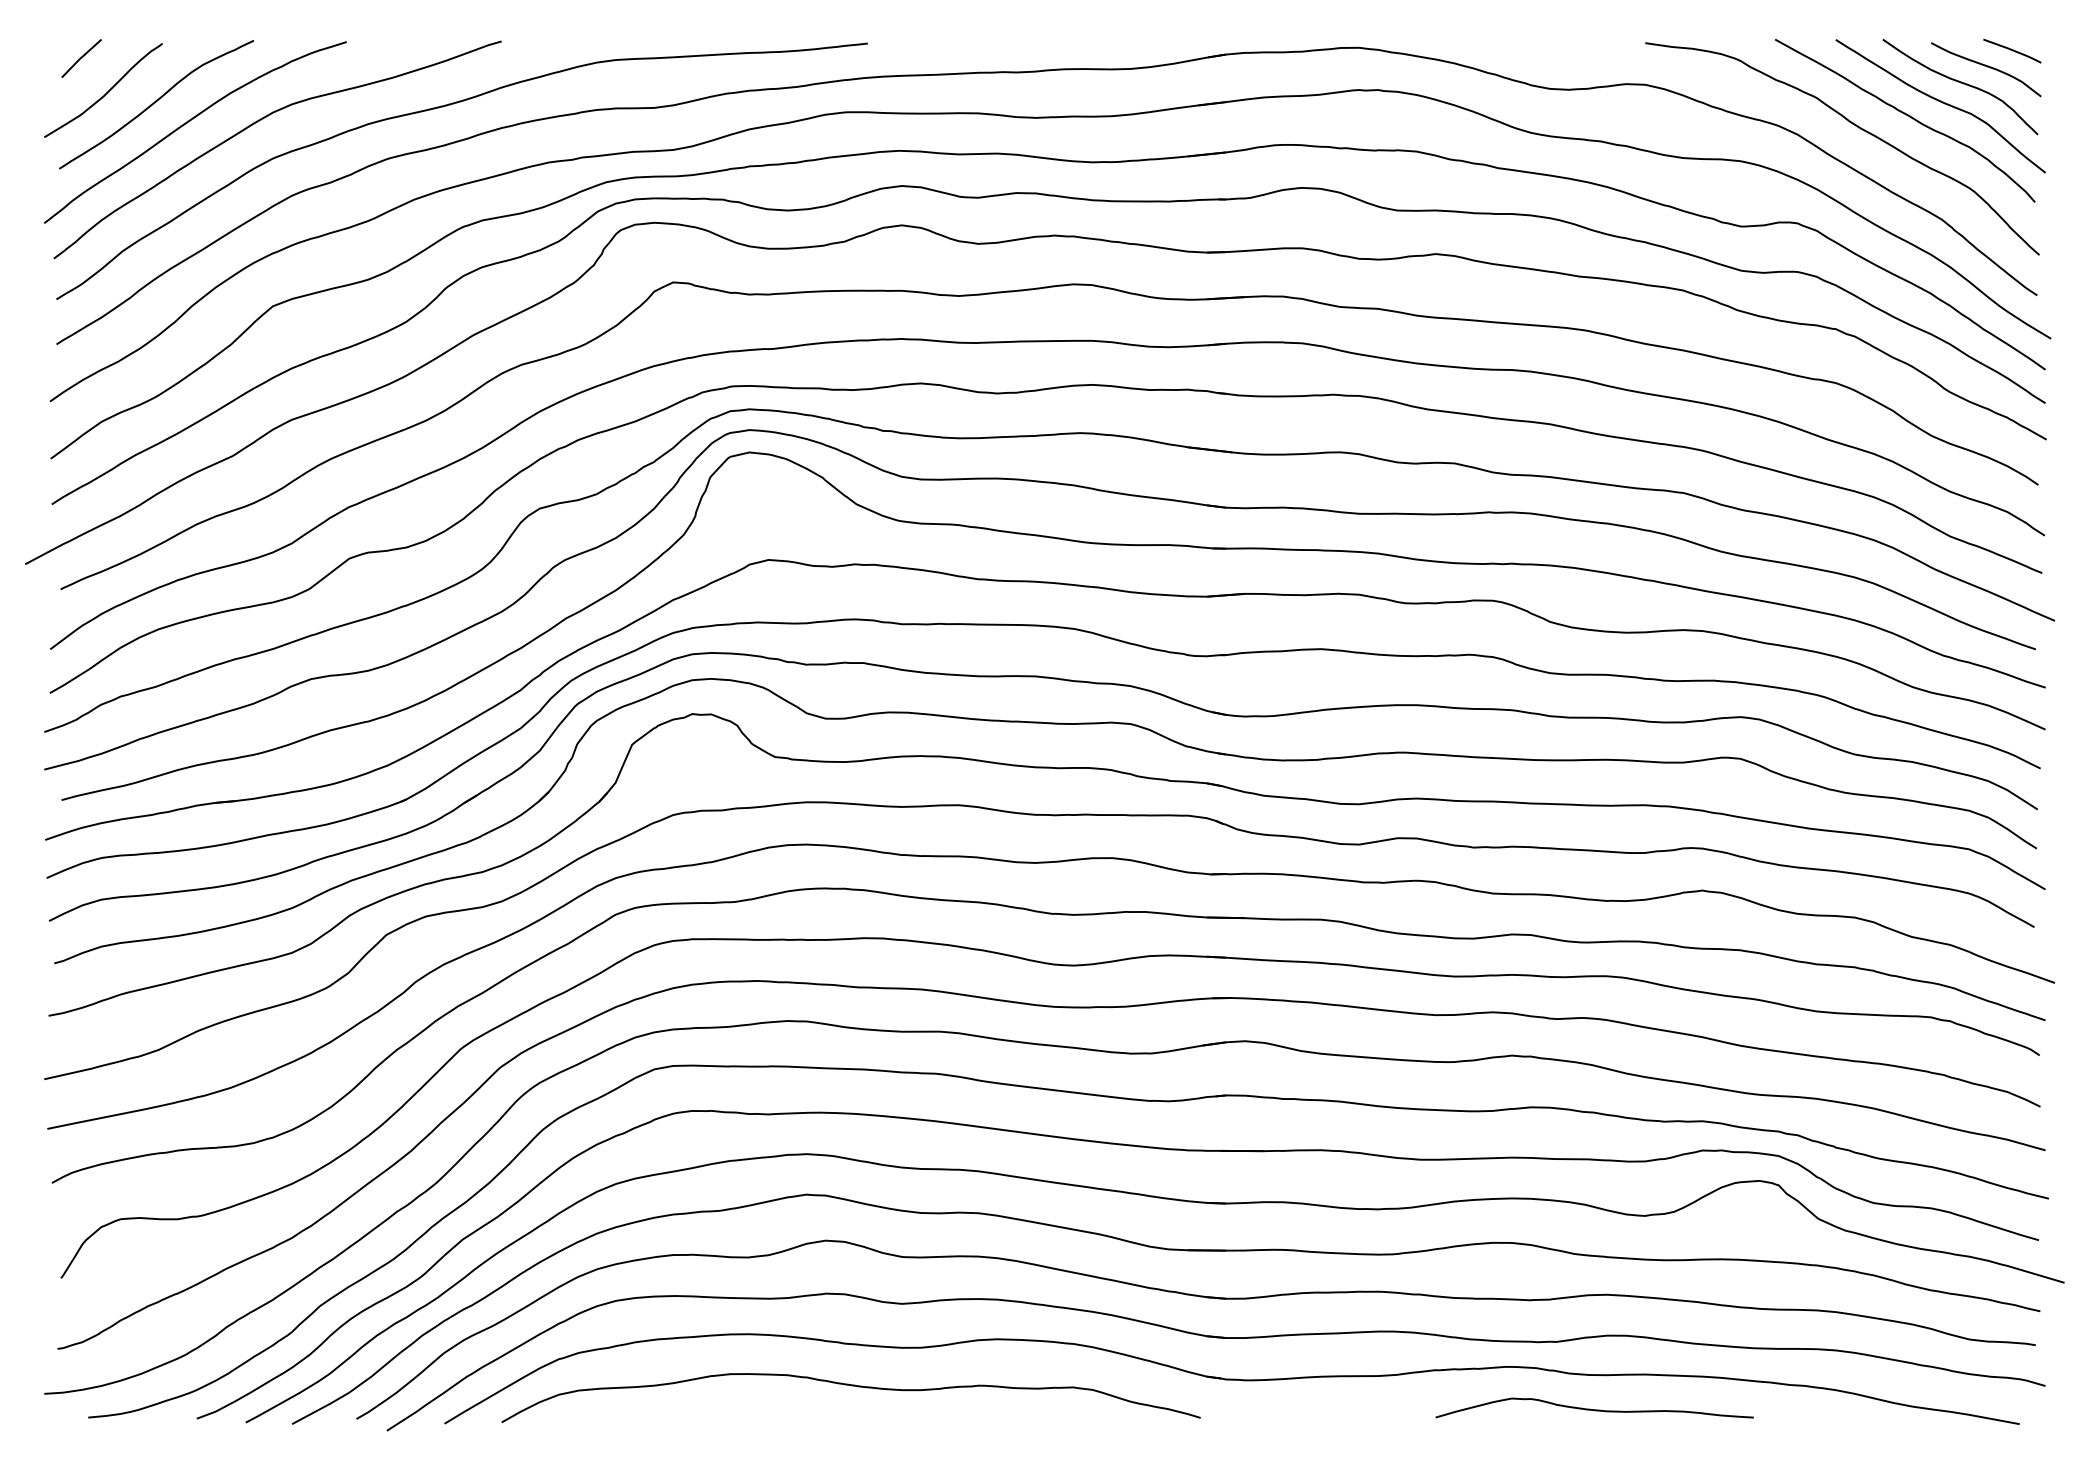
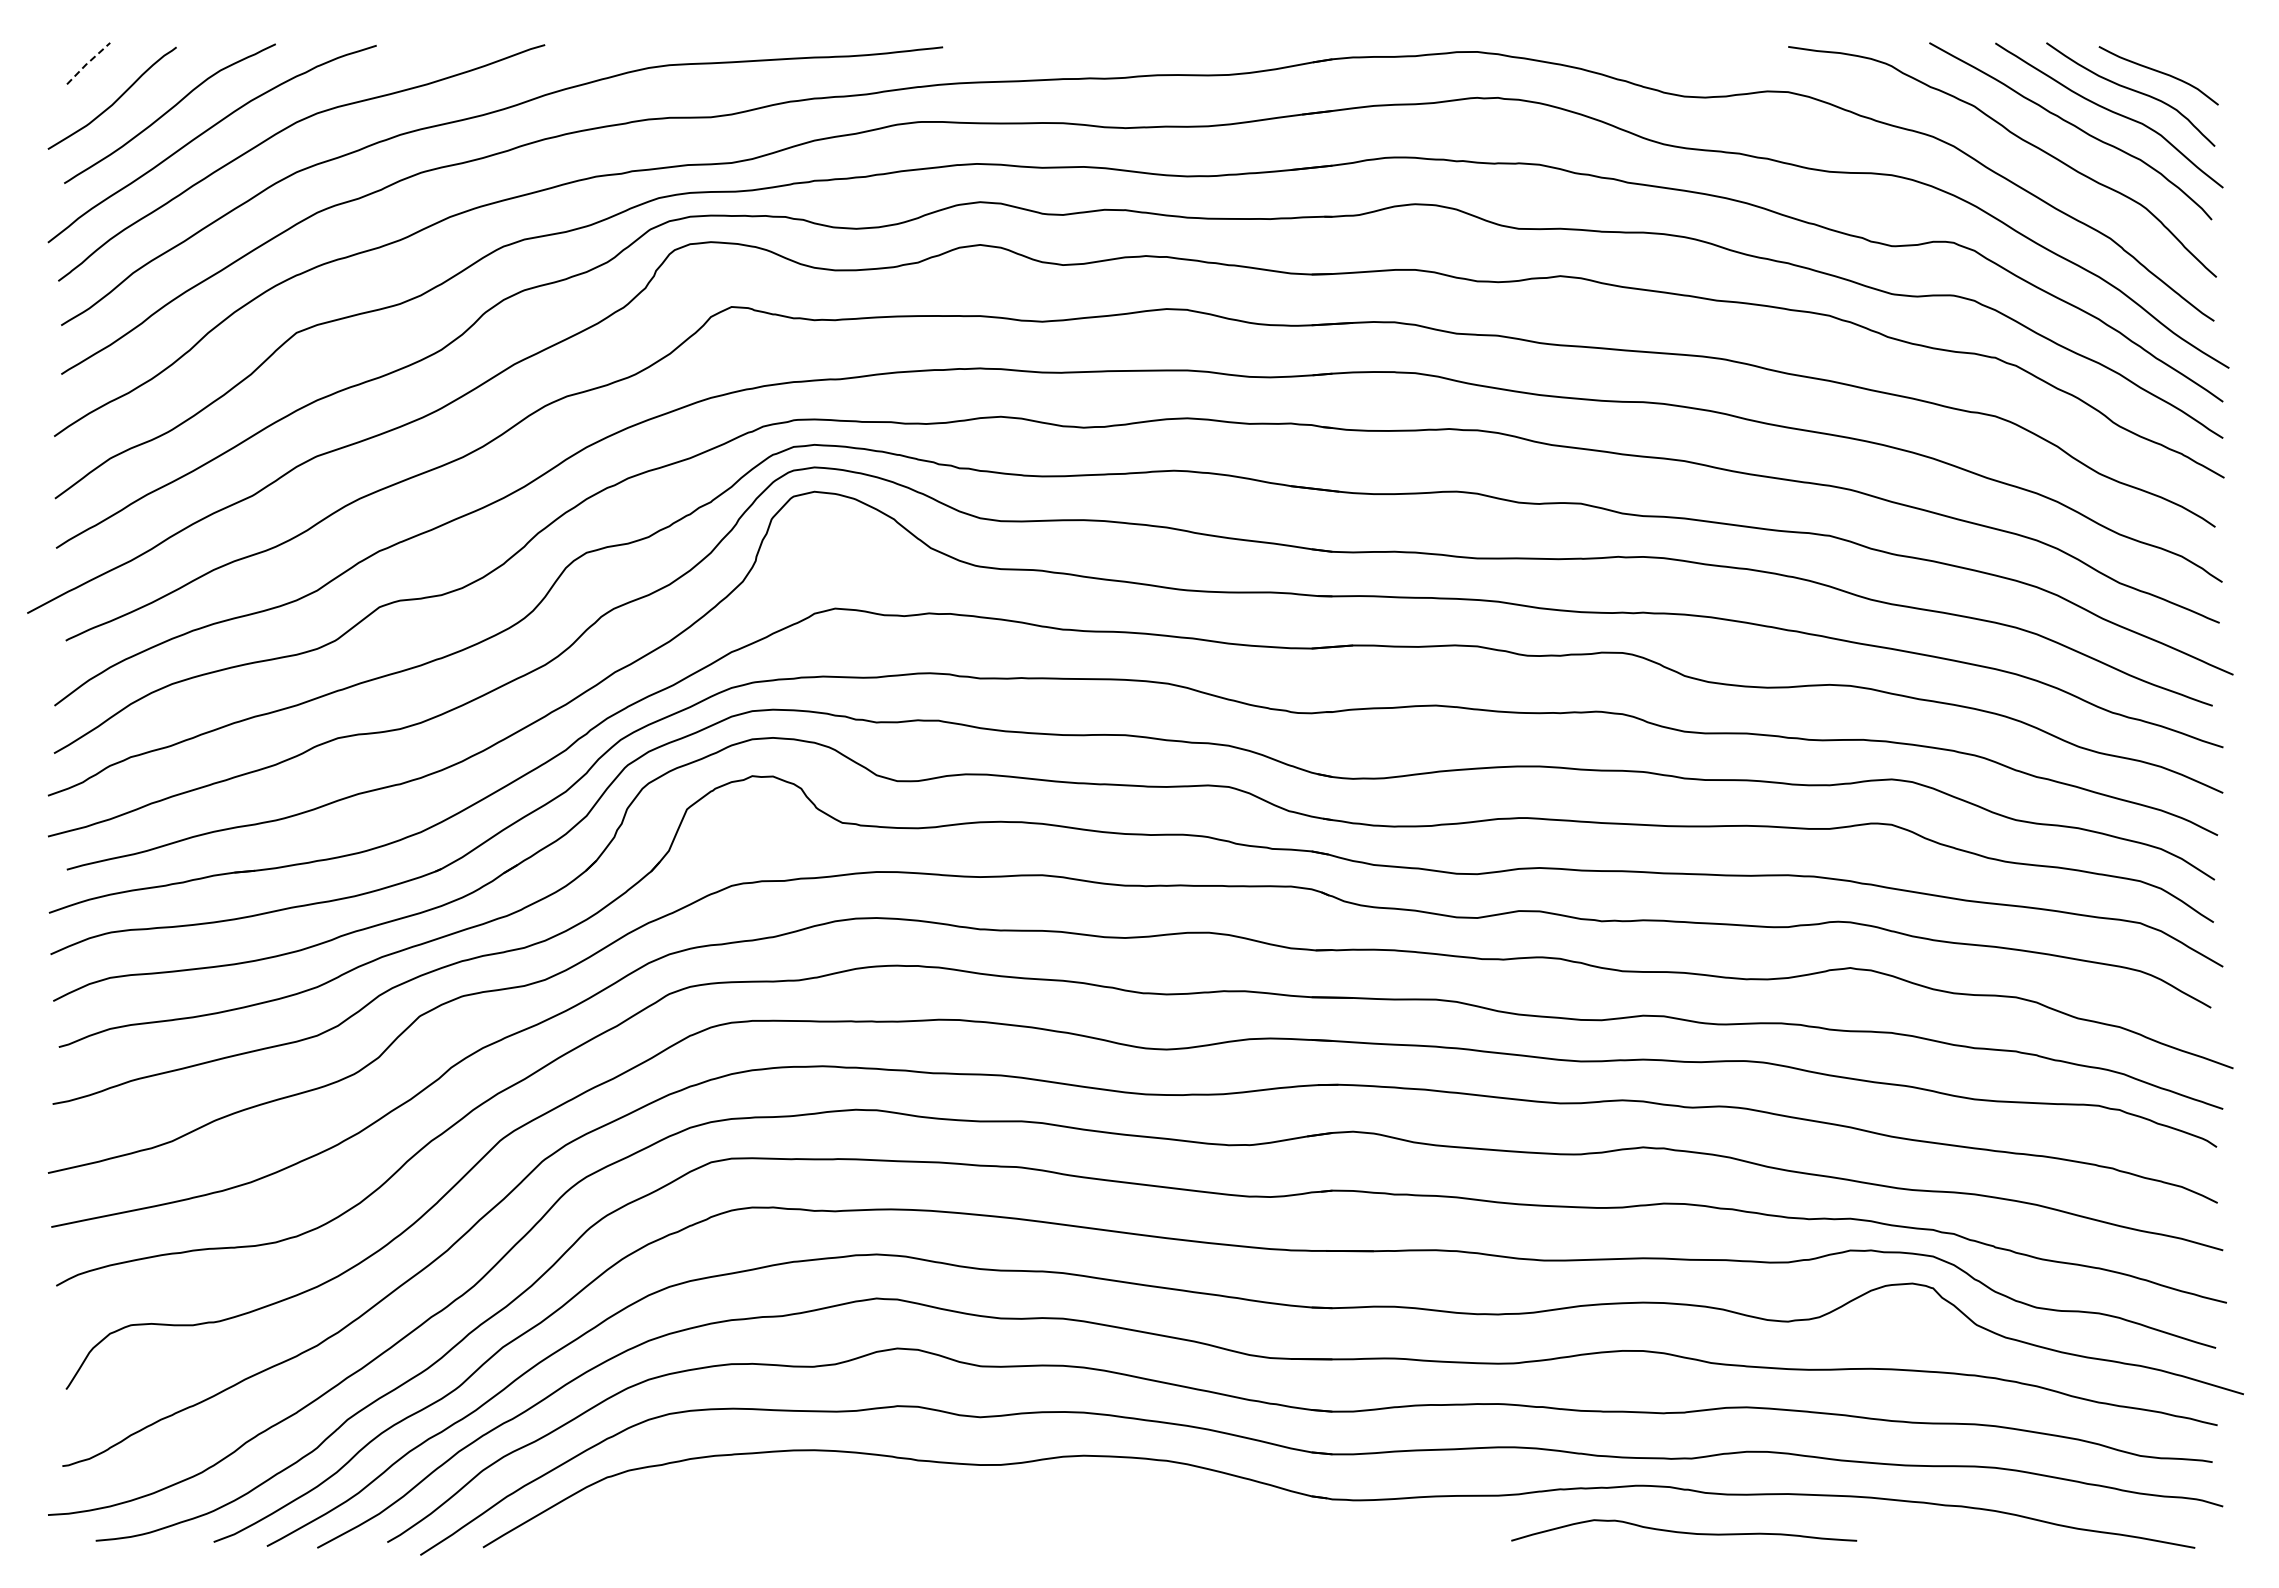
line: (2011, 51) -> (2186, 55), removed
line: (81, 57) -> (88, 62), solid -> dashed
curve: (850, 1386) -> (924, 1506), removed
curve: (1594, 1409) -> (1683, 1531), moved

